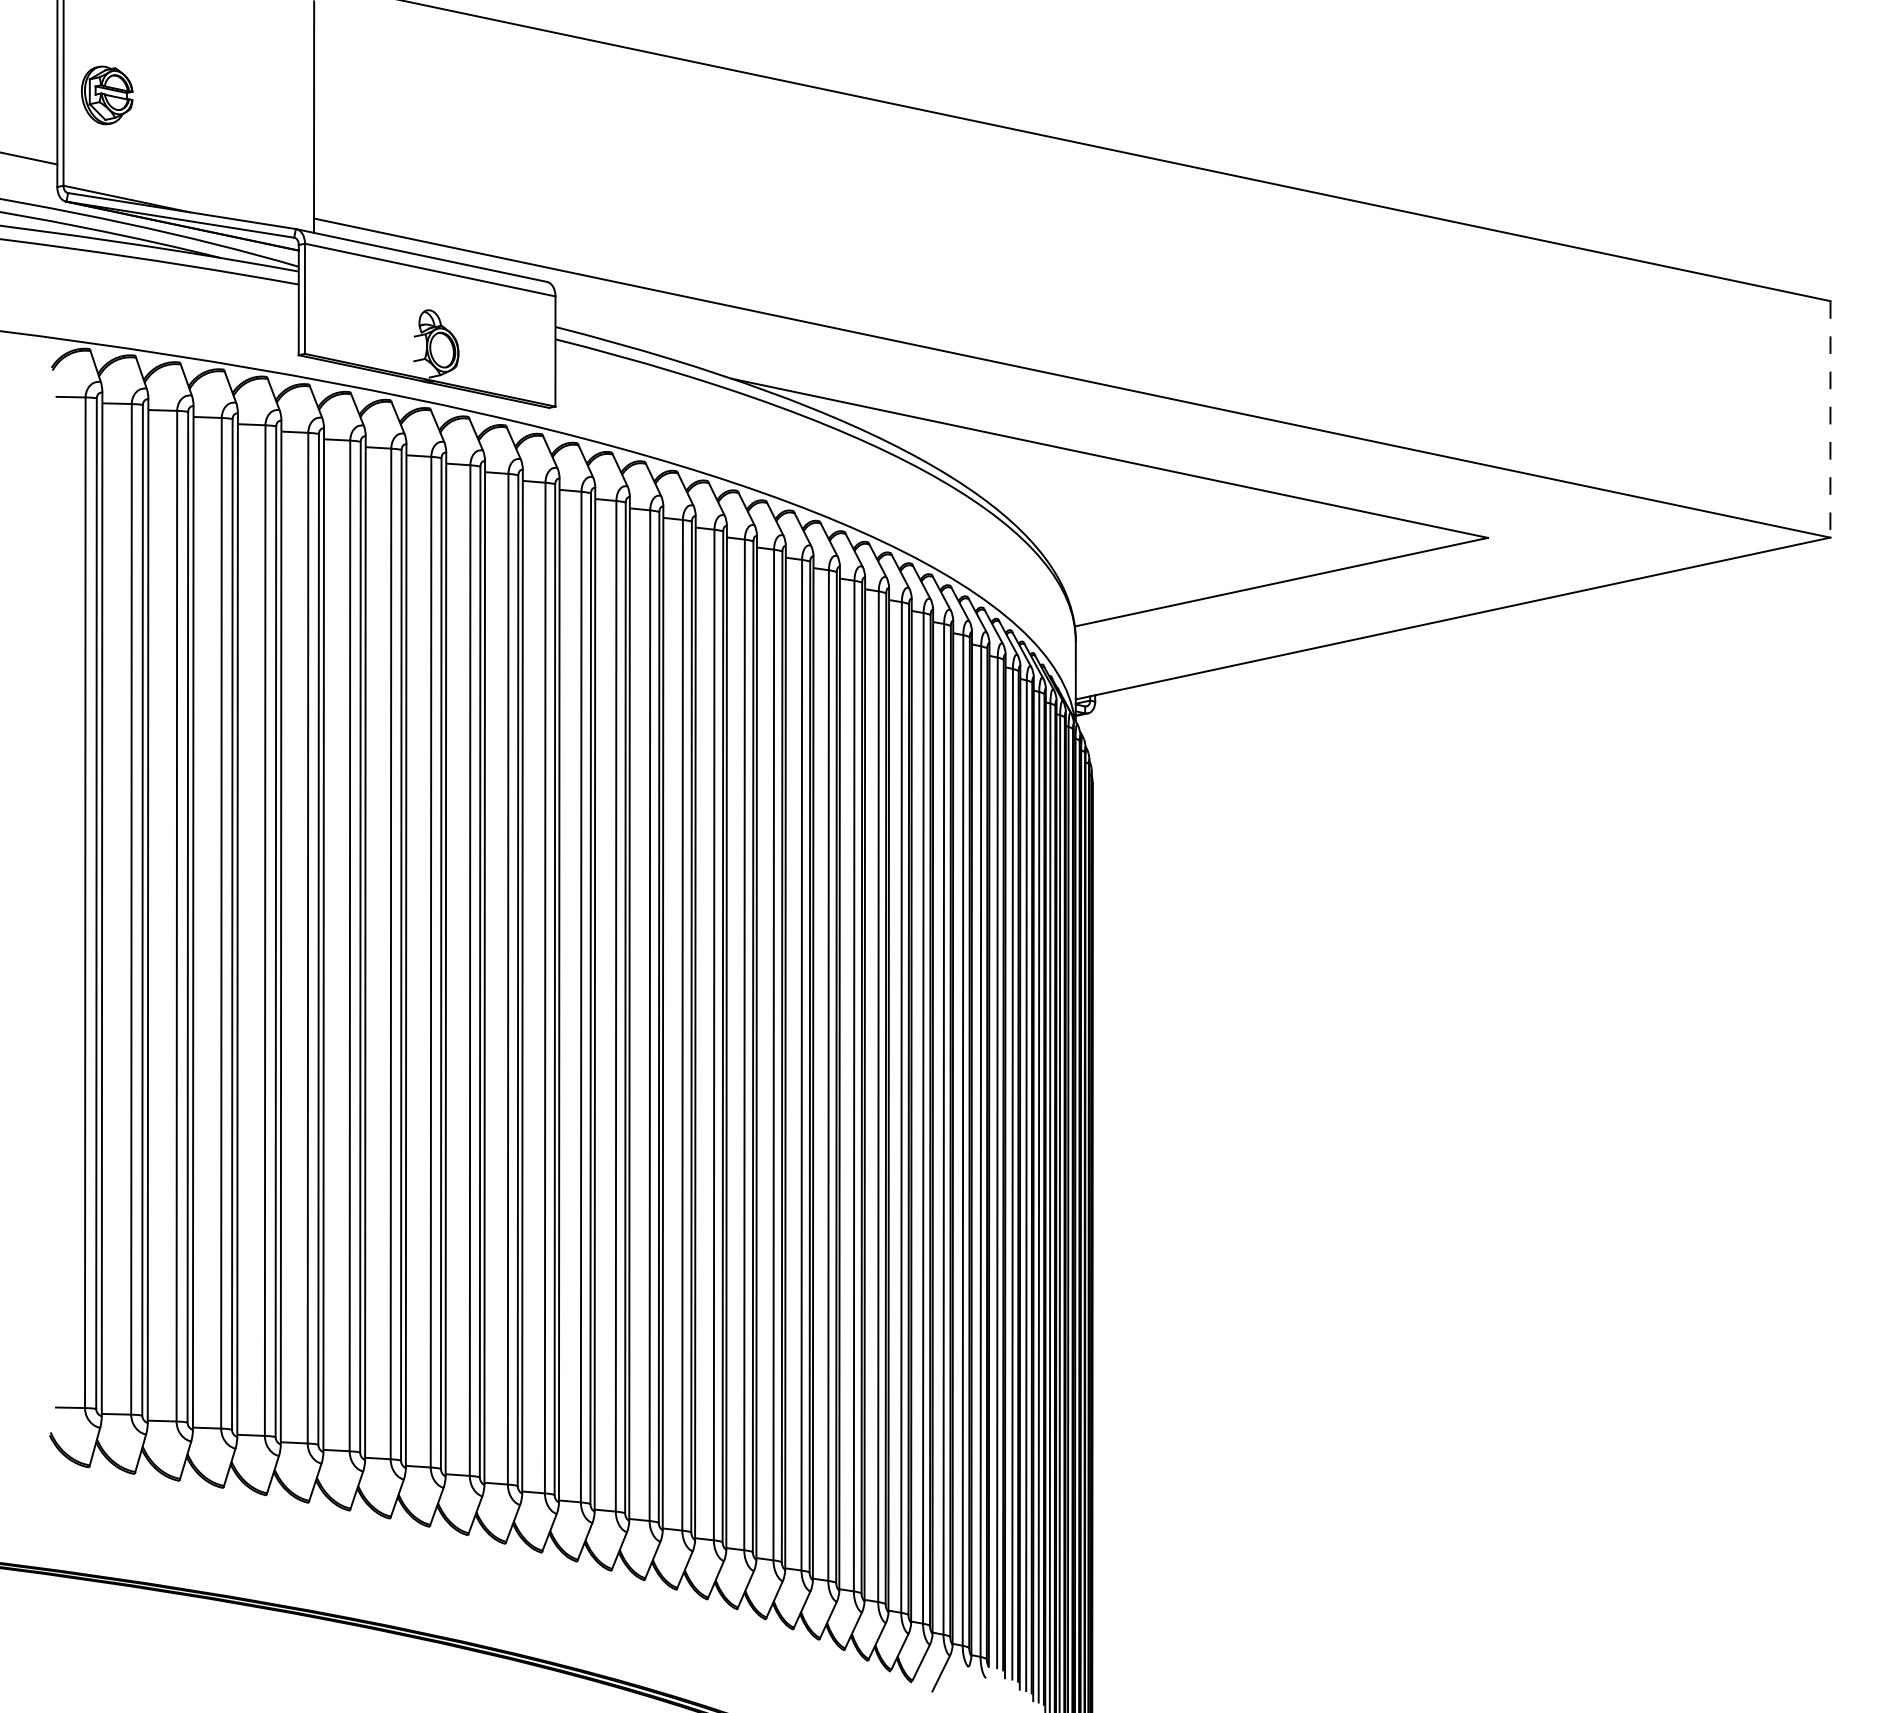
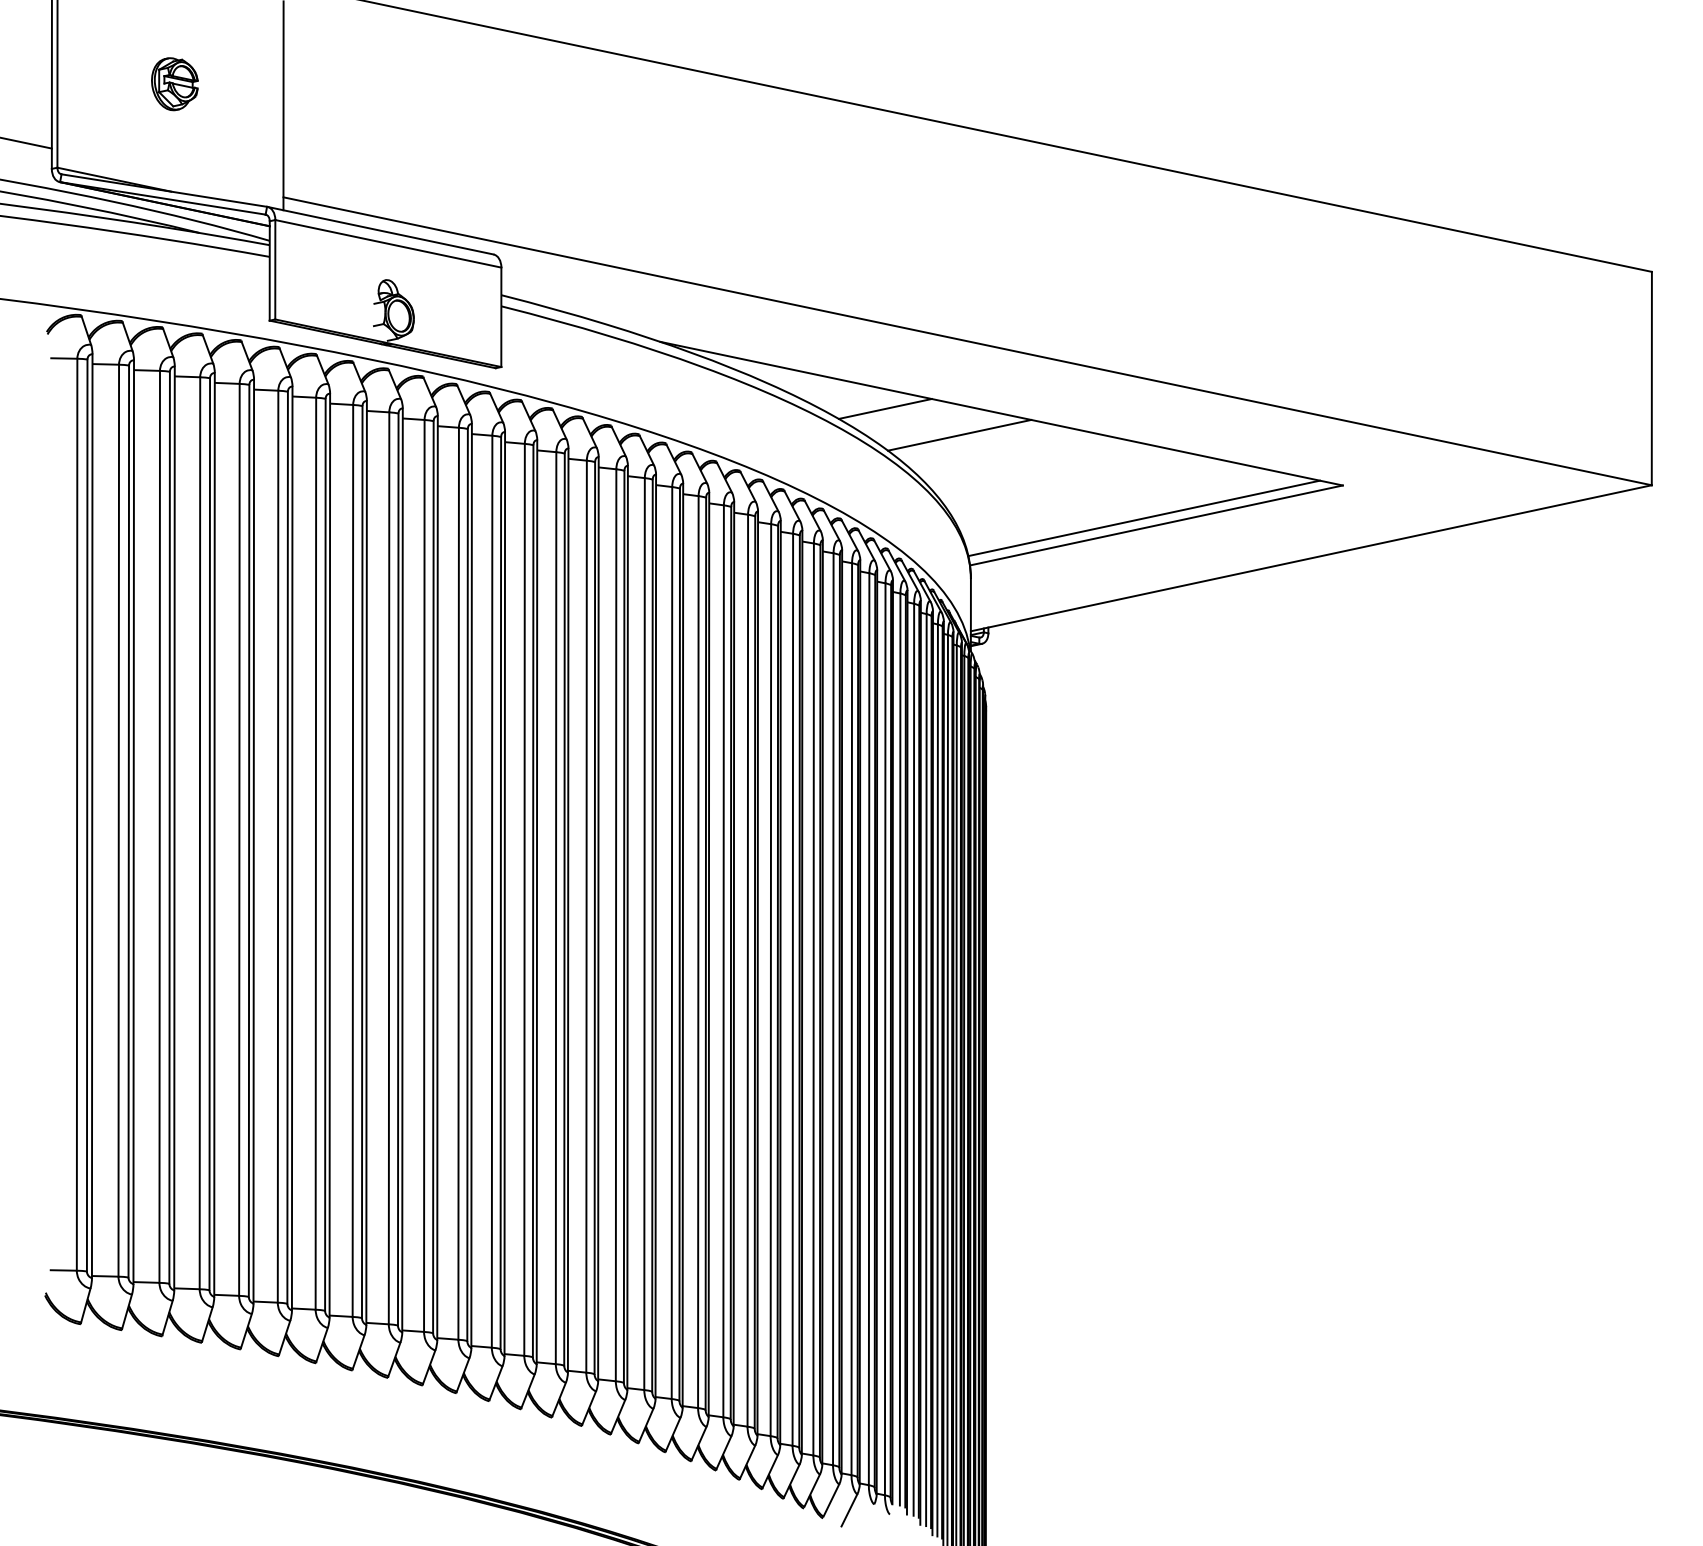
part: (106, 95) -> (174, 84), moved
line: (1830, 419) -> (1651, 378), dashed -> solid
line: (980, 452) -> (884, 408), added
line: (1063, 481) -> (959, 434), added
line: (1268, 574) -> (1144, 518), added

